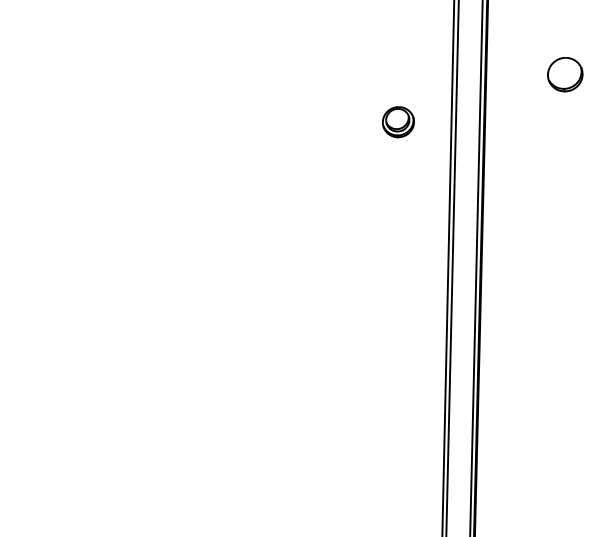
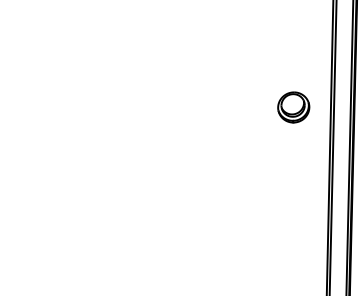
part: (398, 121) -> (293, 106), size x1.43

